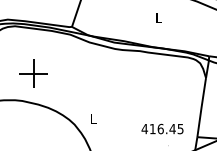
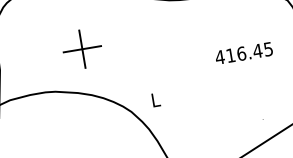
part: (33, 73) -> (81, 49), moved
text: (162, 128) -> (243, 52), moved

